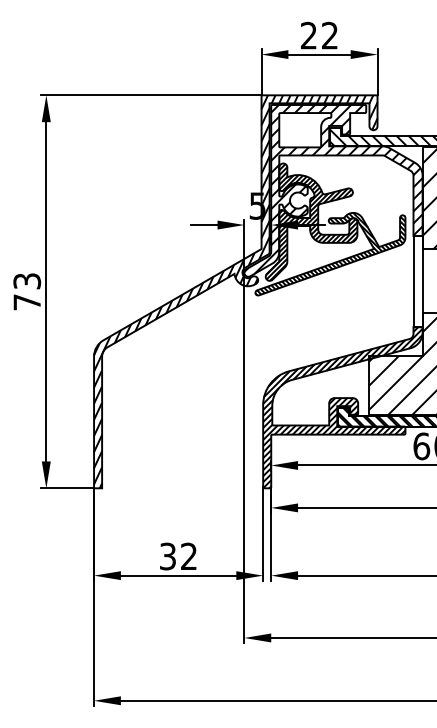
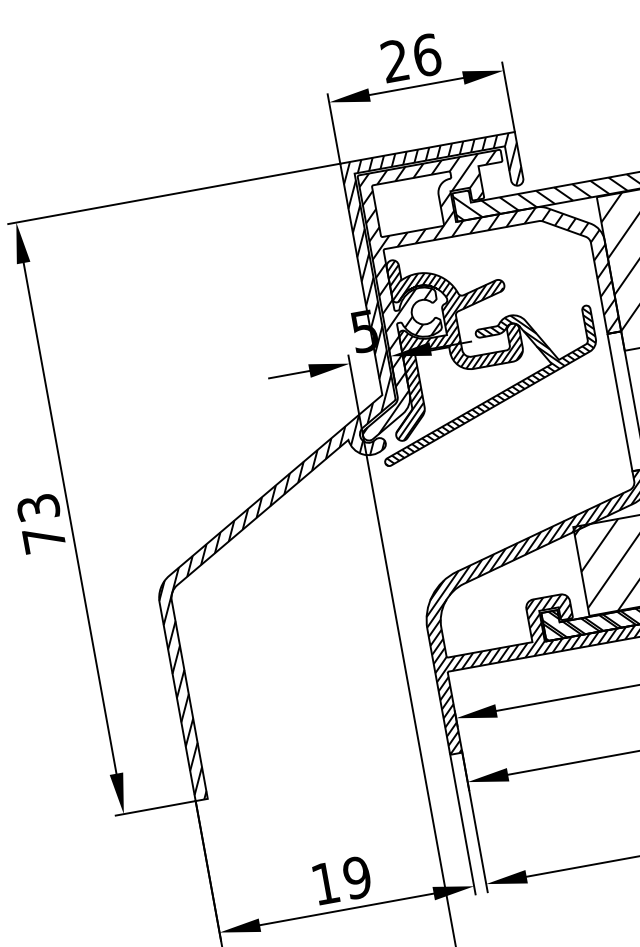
text: (329, 35) -> (426, 55), 22 -> 26
text: (178, 556) -> (341, 880), 32 -> 19

